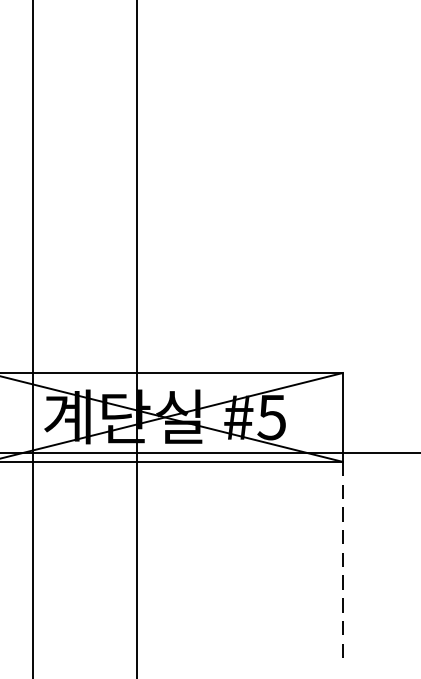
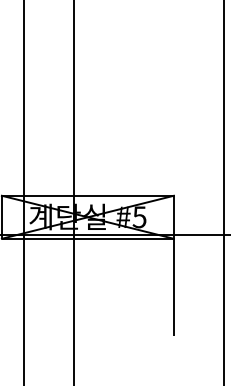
line: (341, 562) -> (173, 287), dashed -> solid

